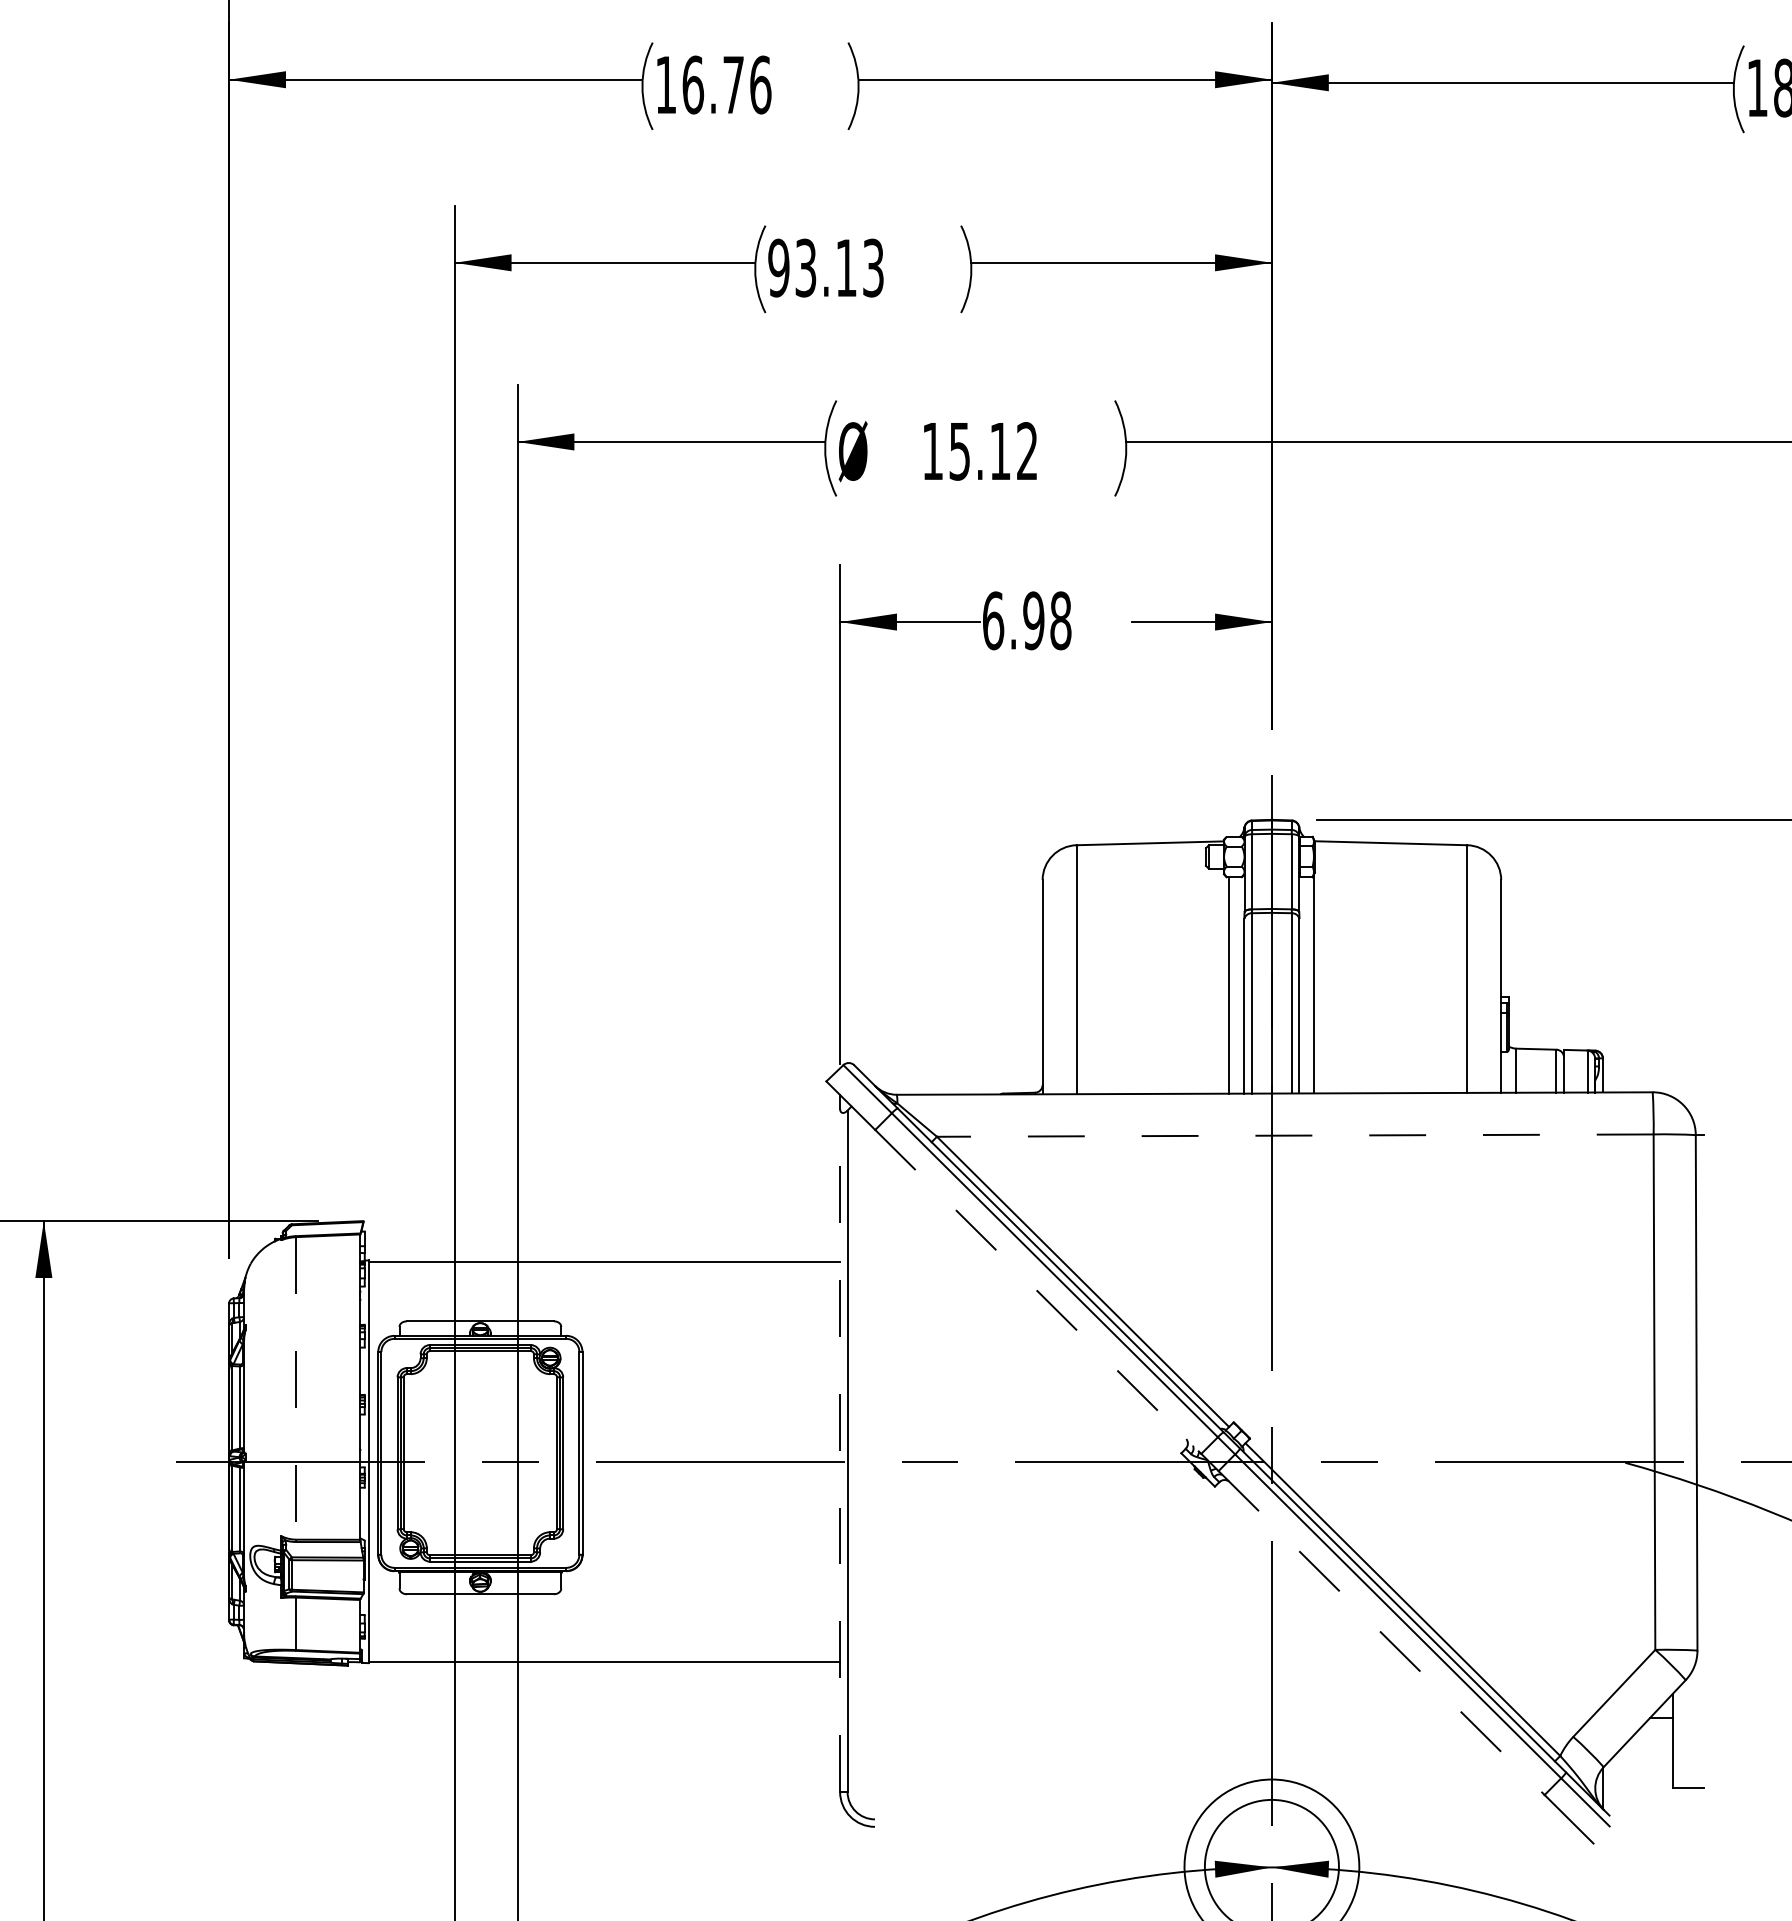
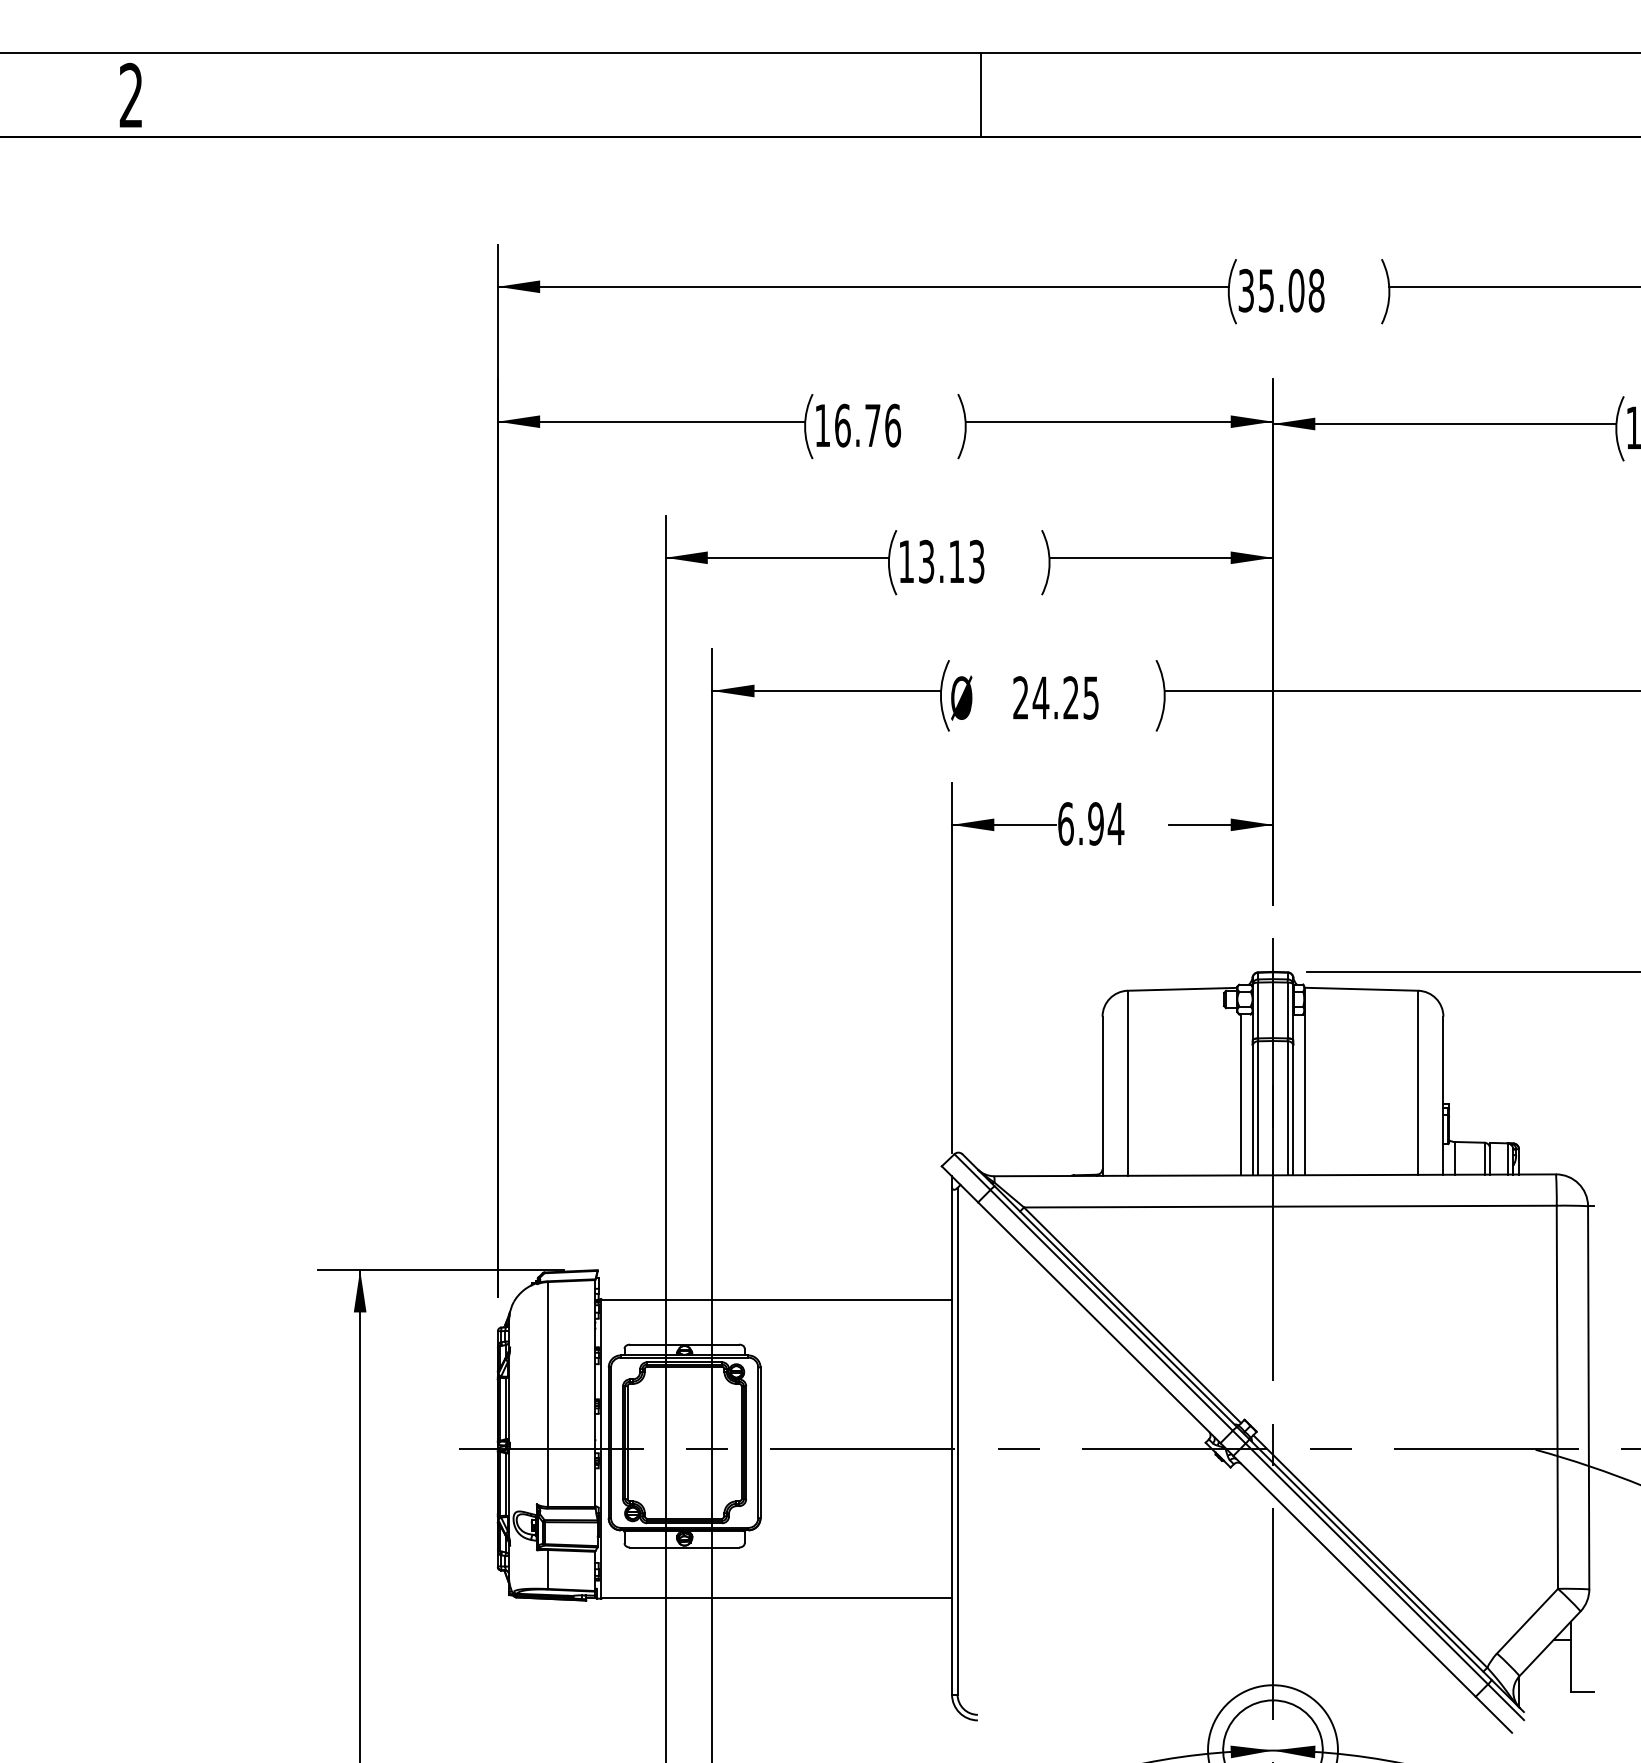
text: (778, 267) -> (906, 561), 93.13 -> 13.13
text: (979, 450) -> (1055, 697), 15.12 -> 24.25
text: (1060, 620) -> (1115, 823), 6.98 -> 6.94
line: (1294, 1135) -> (1289, 1206), dashed -> solid
line: (1038, 1291) -> (1099, 1322), dashed -> solid
line: (295, 1389) -> (547, 1395), dashed -> solid
line: (840, 1450) -> (952, 1440), dashed -> solid
line: (1381, 1633) -> (1354, 1576), dashed -> solid

